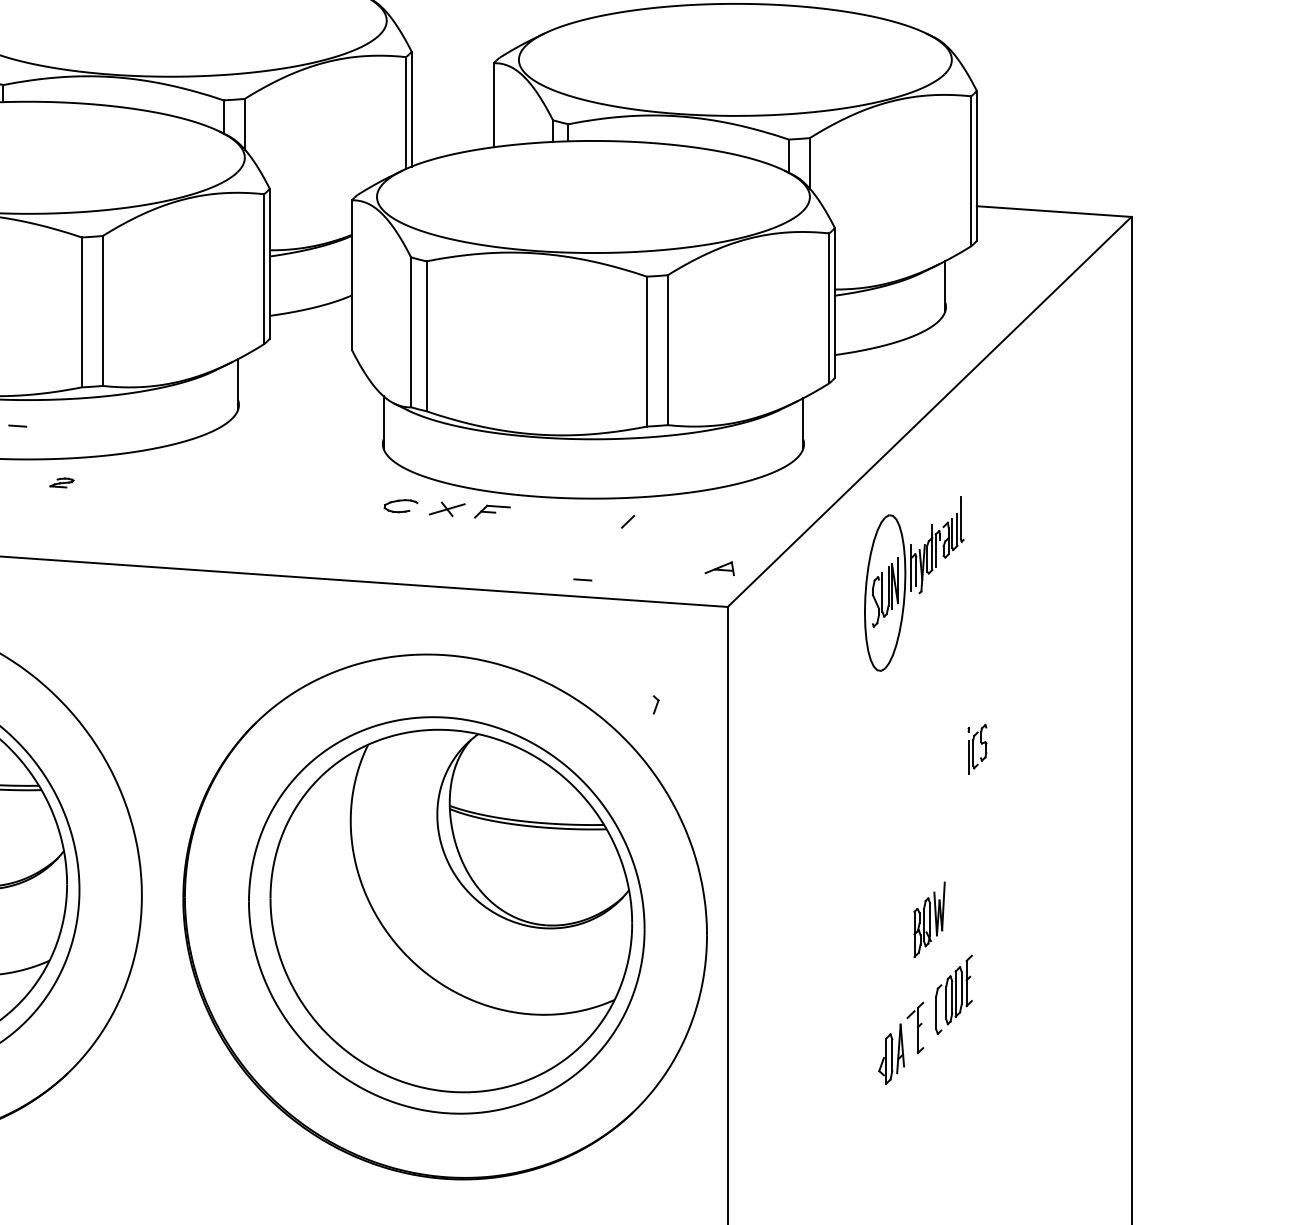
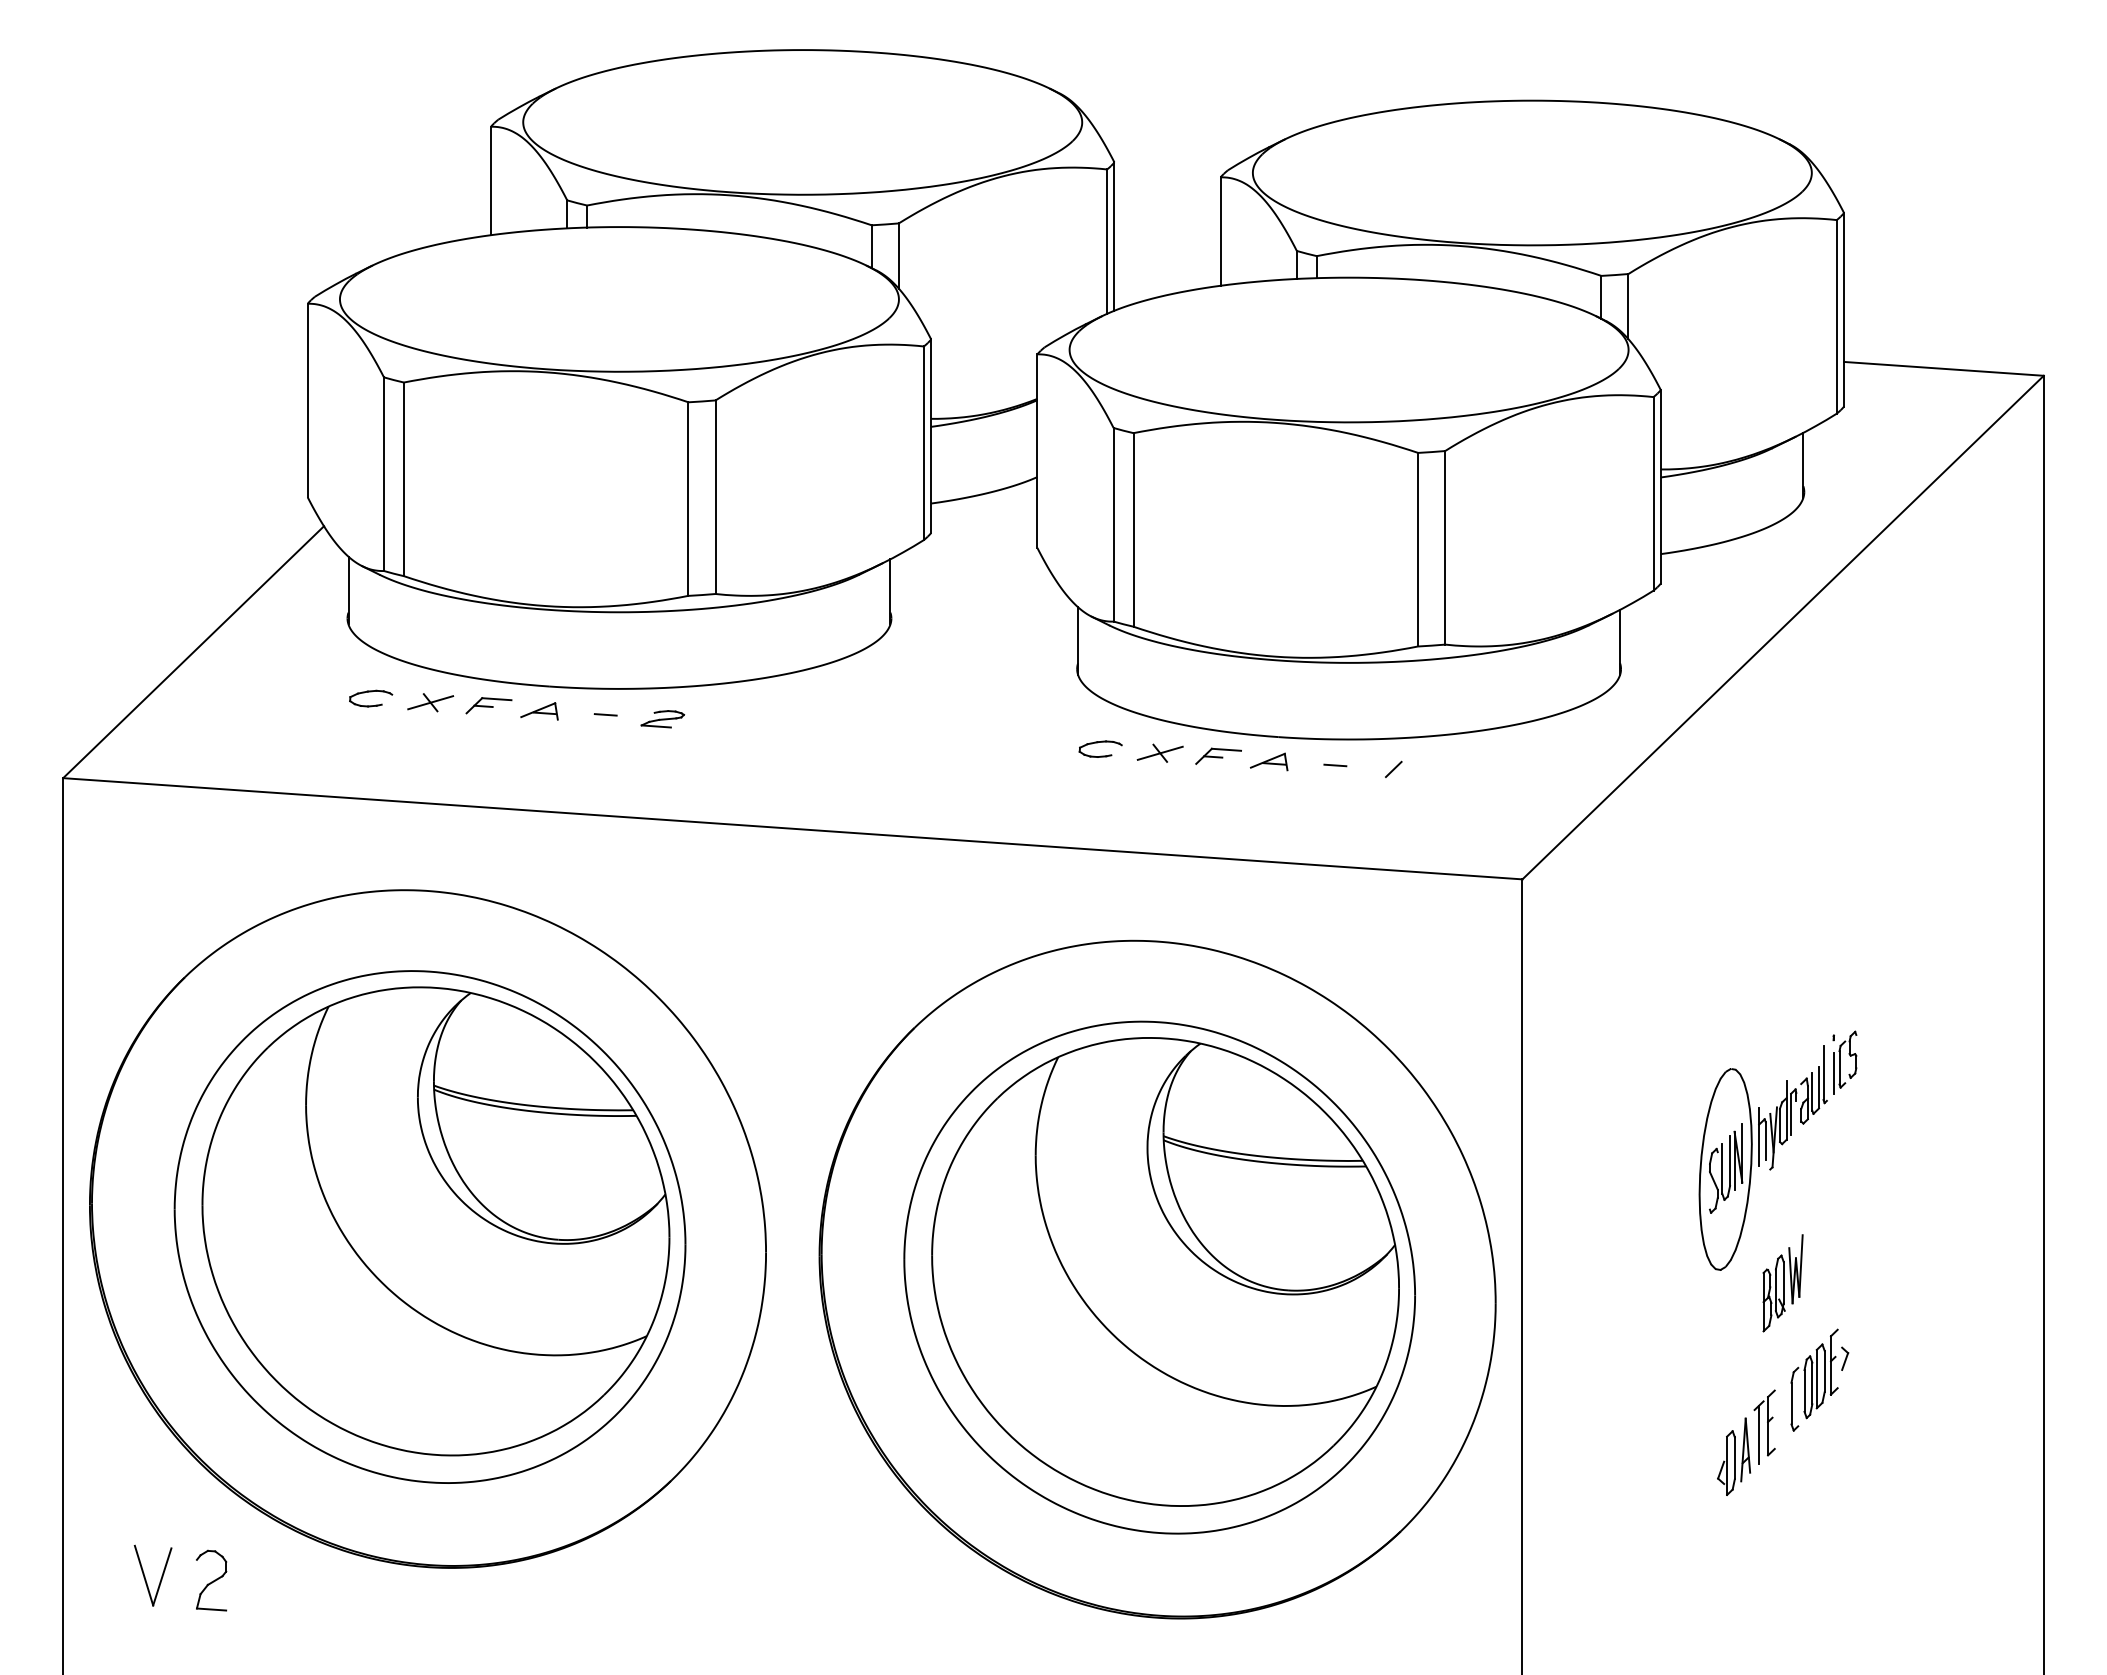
line: (17, 425) -> (605, 714), moved
part: (61, 483) -> (662, 719), size x1.43
part: (719, 568) -> (1268, 761), moved
line: (582, 579) -> (1335, 765), moved
part: (913, 583) -> (1762, 1157), moved
part: (656, 704) -> (1845, 1358), moved
line: (911, 1036) -> (1759, 1434), added

